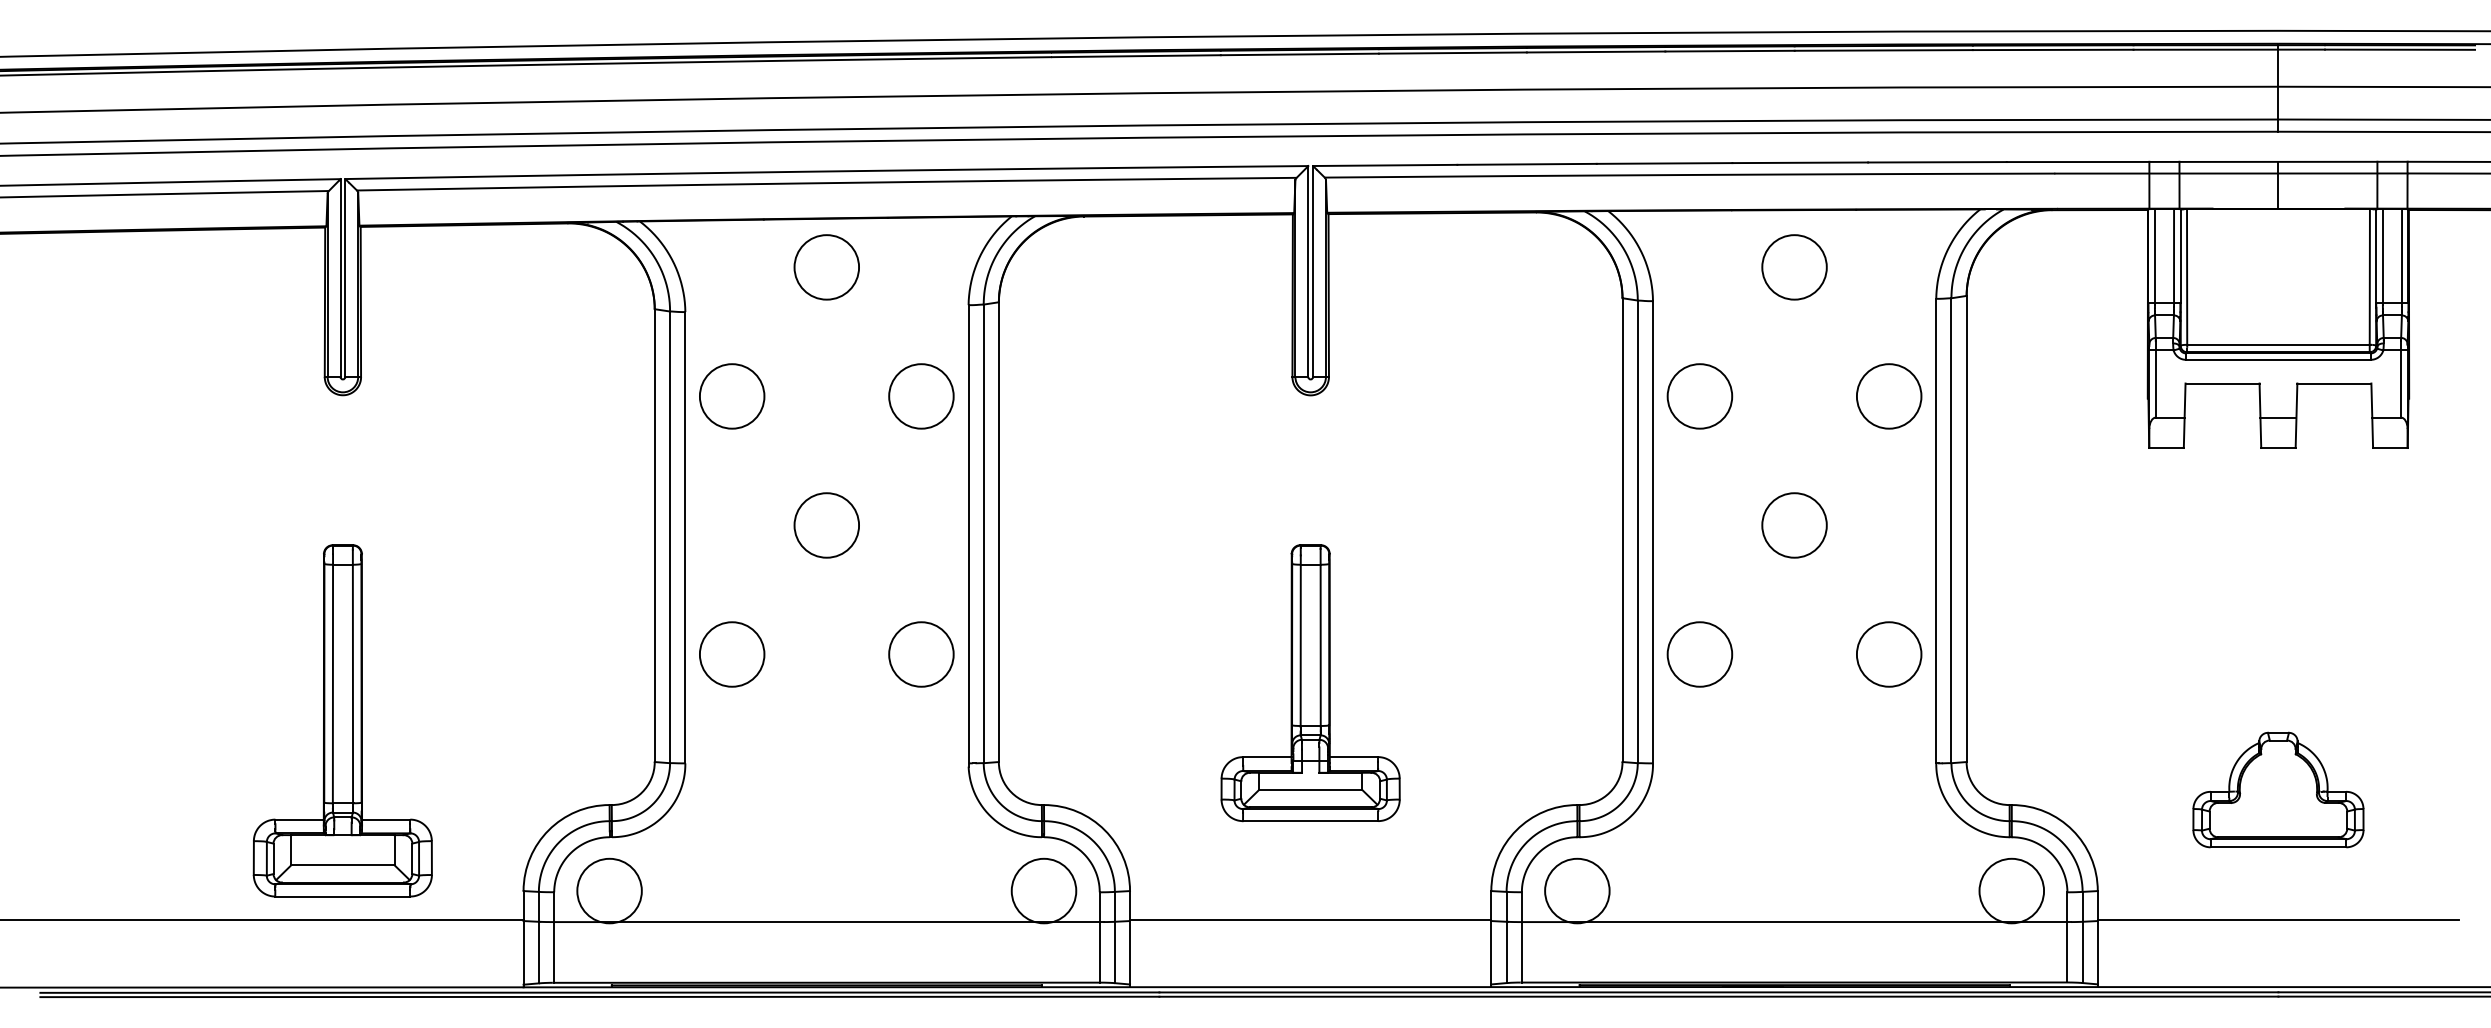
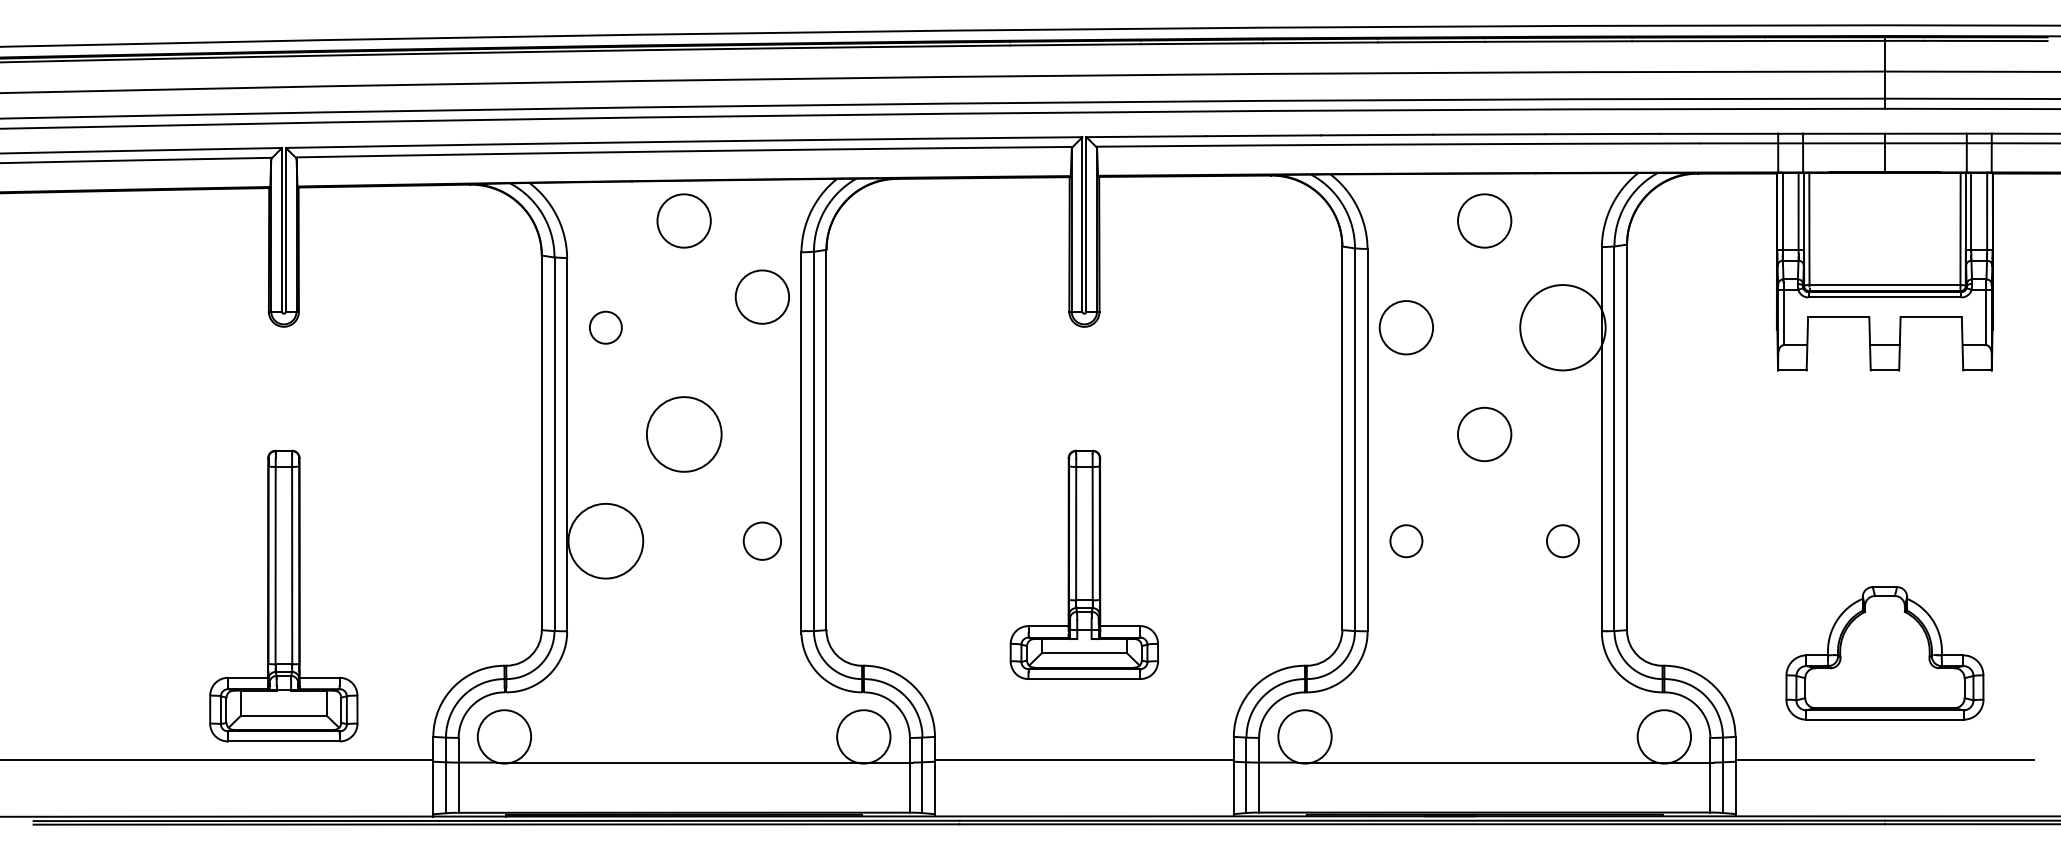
circle: (731, 396) -> (605, 327), size x0.6
circle: (921, 396) -> (762, 297), moved
circle: (1888, 396) -> (1562, 327), size x1.6
circle: (826, 525) -> (683, 434), size x1.4
circle: (731, 654) -> (605, 541), size x1.4
circle: (921, 654) -> (762, 541), size x0.7
circle: (1699, 654) -> (1406, 541), size x0.6
circle: (1888, 654) -> (1562, 541), size x0.6
part: (2278, 789) -> (1884, 652), size x1.4

